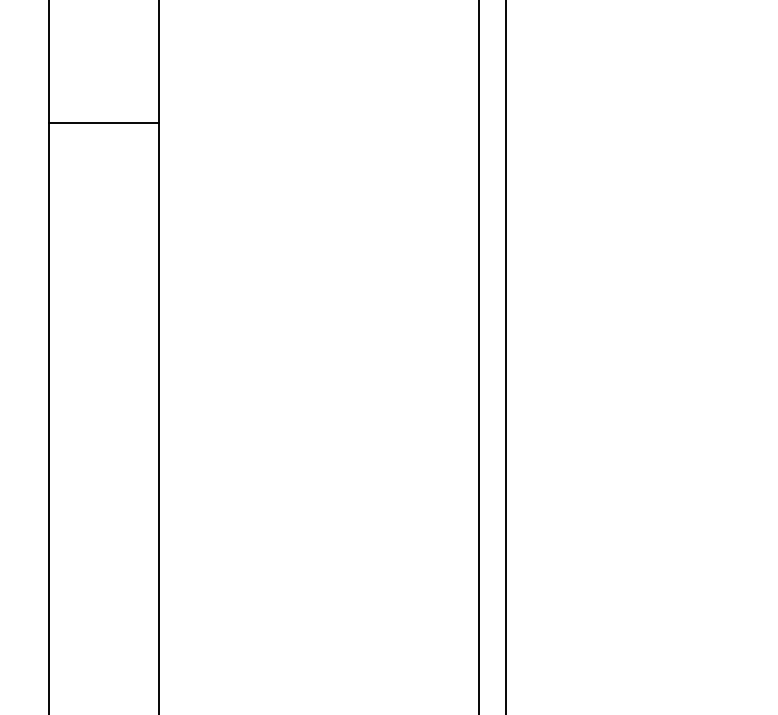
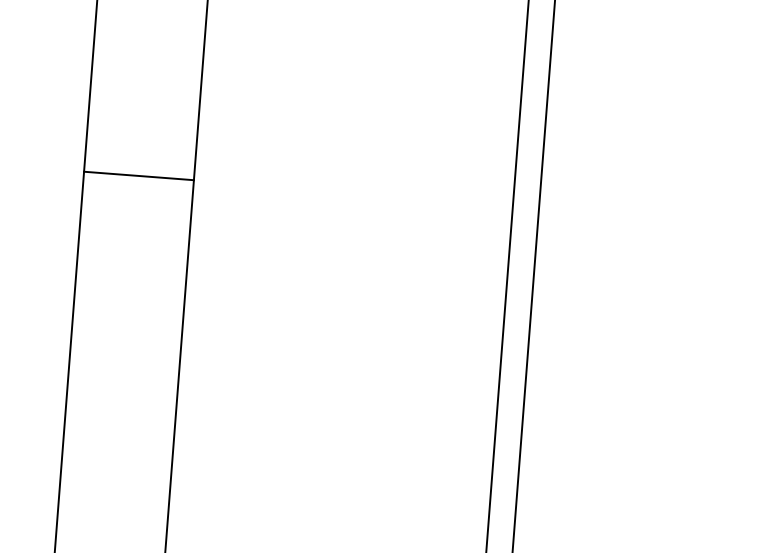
line: (104, 122) -> (139, 175), moved

